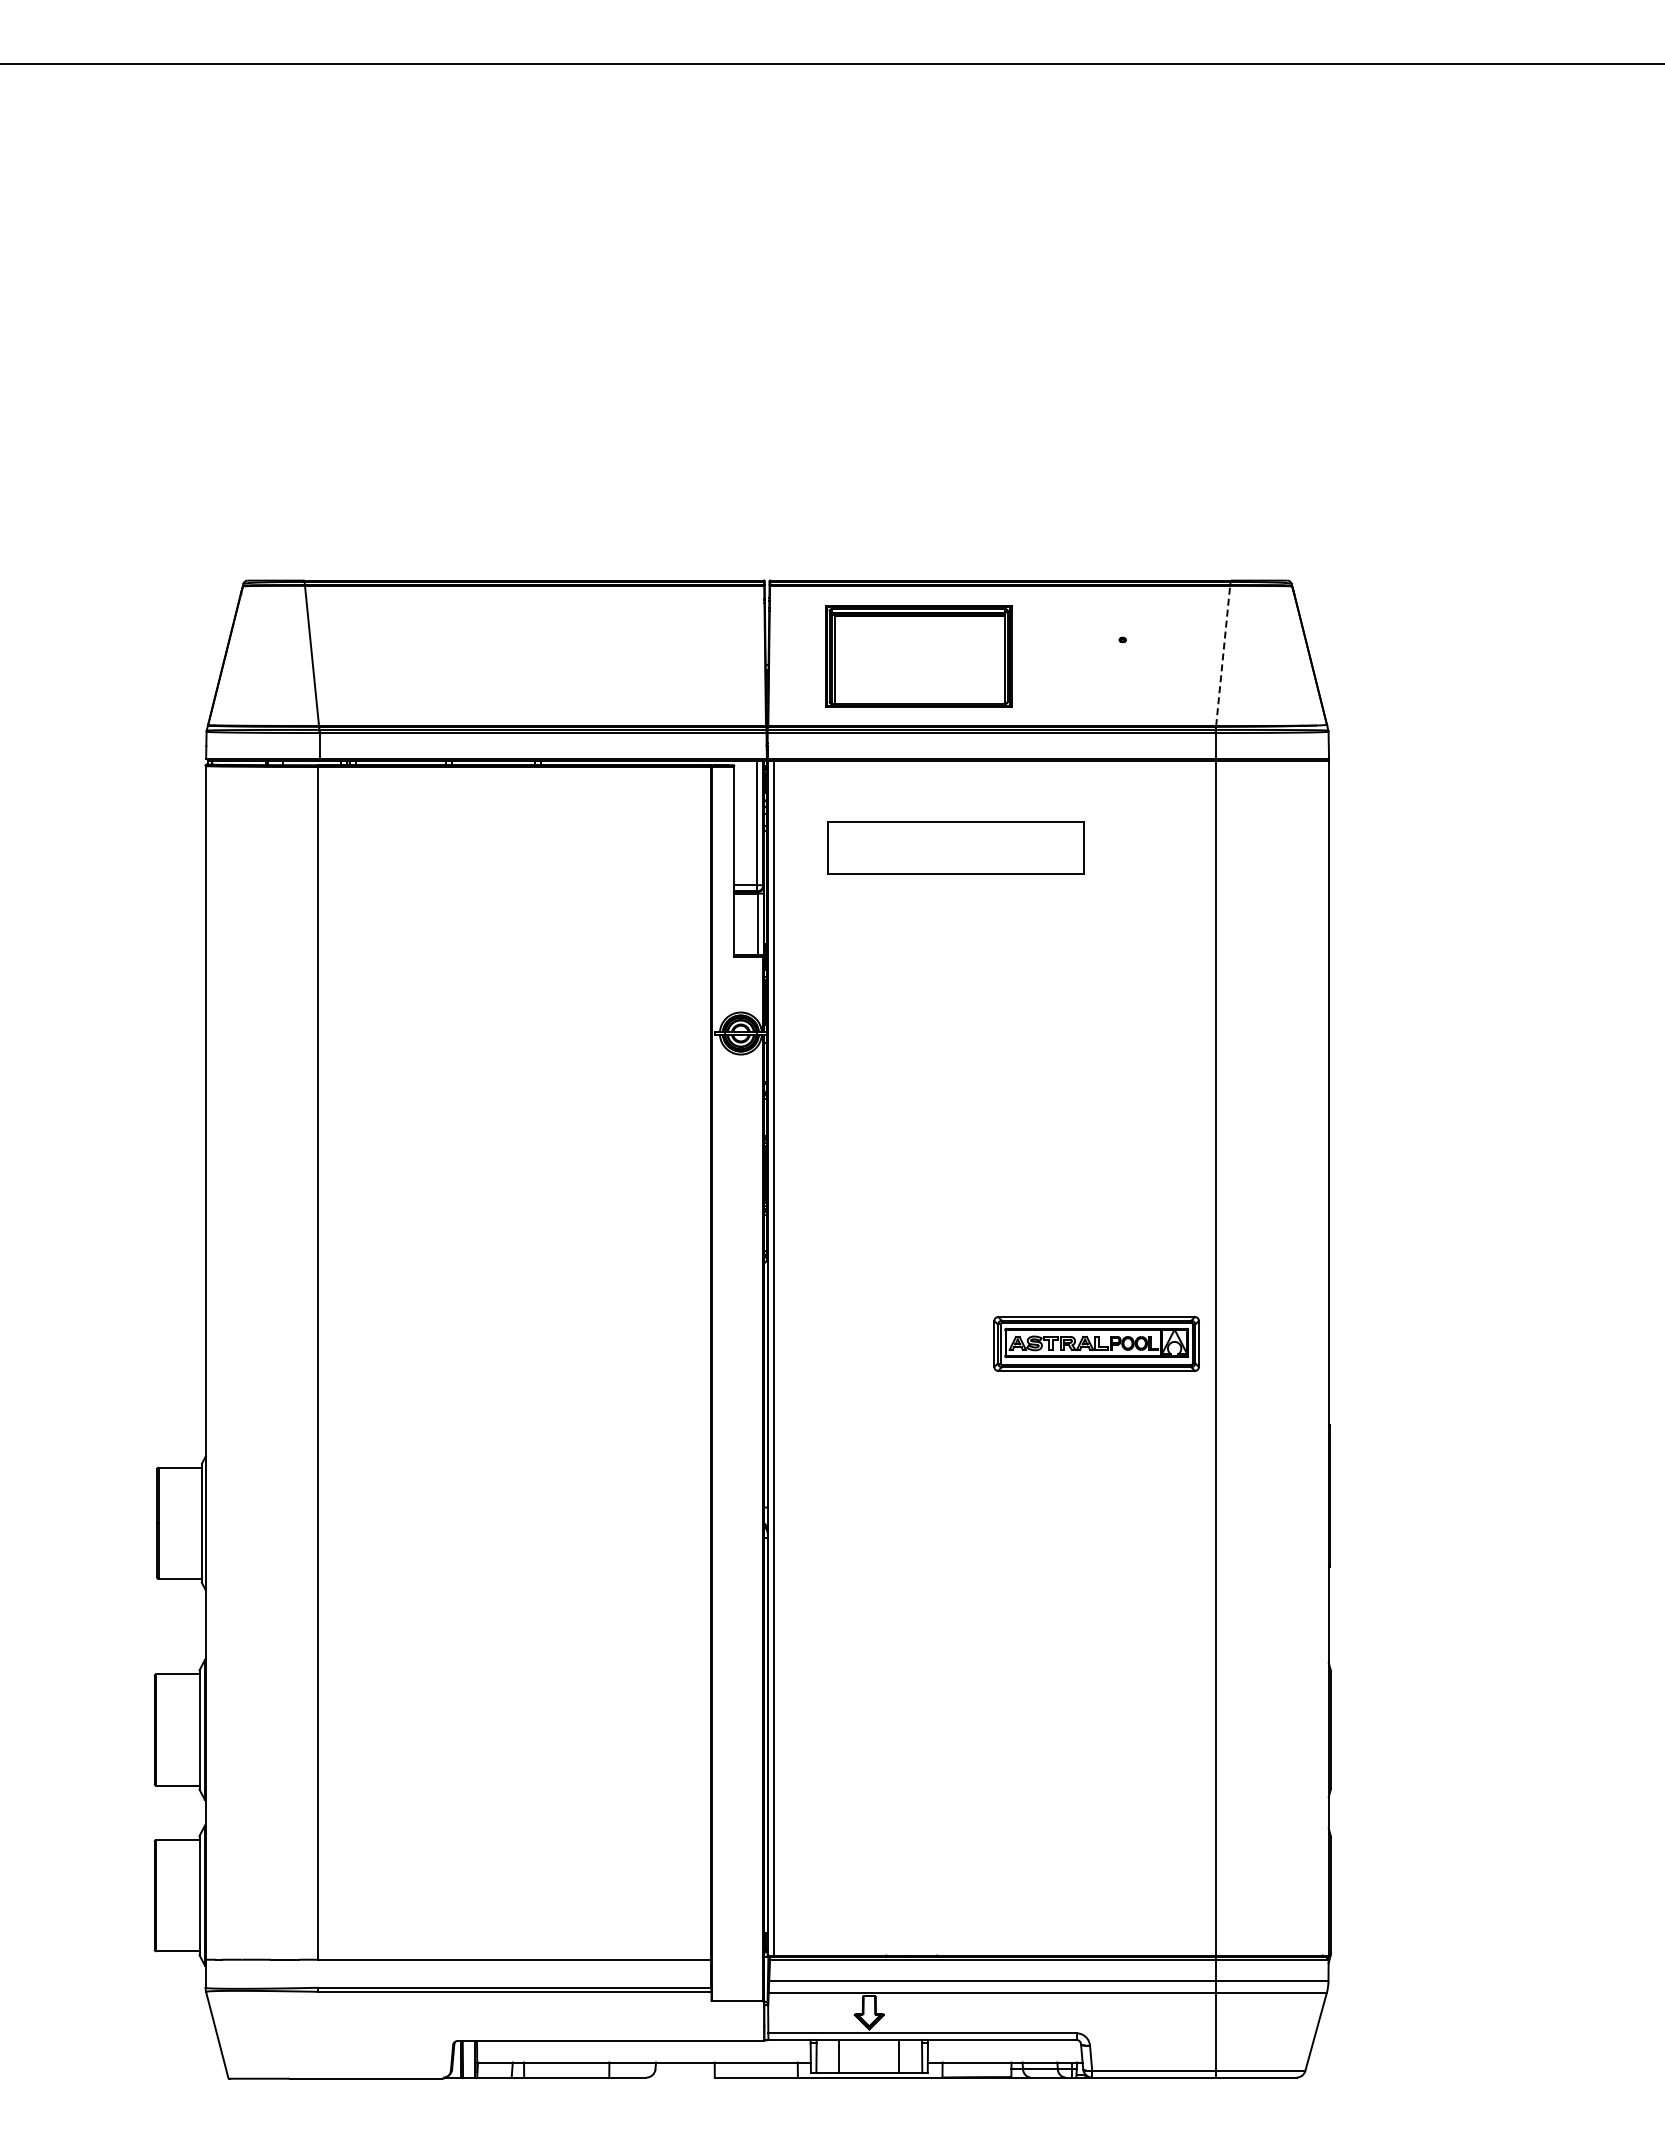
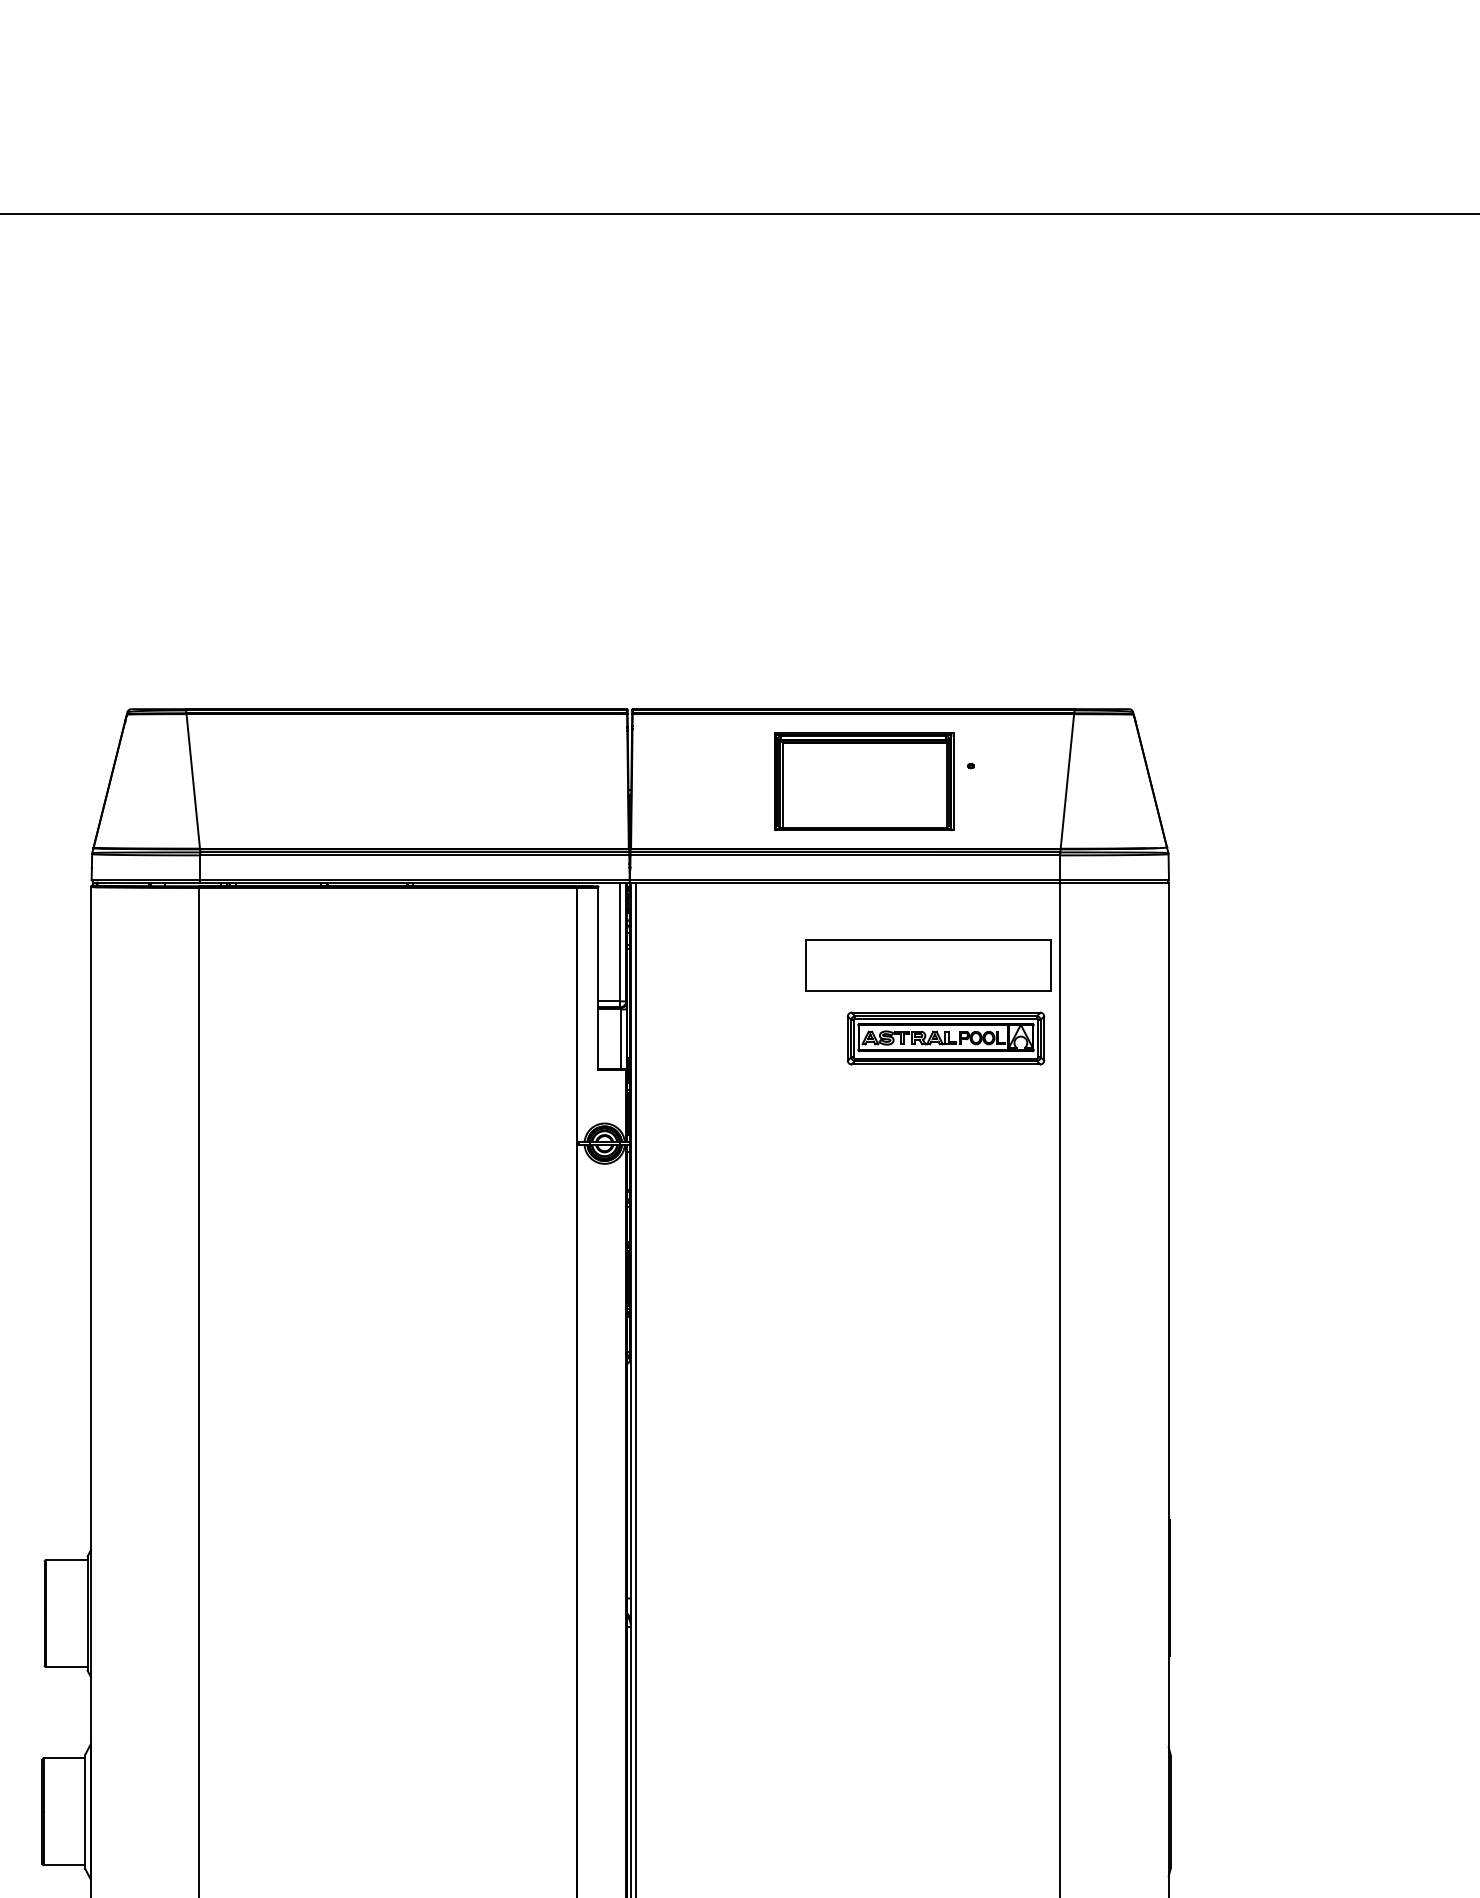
line: (1223, 655) -> (1067, 780), dashed -> solid
part: (918, 656) -> (863, 781), moved
part: (955, 847) -> (927, 965), moved
part: (1096, 1343) -> (945, 1038), moved

